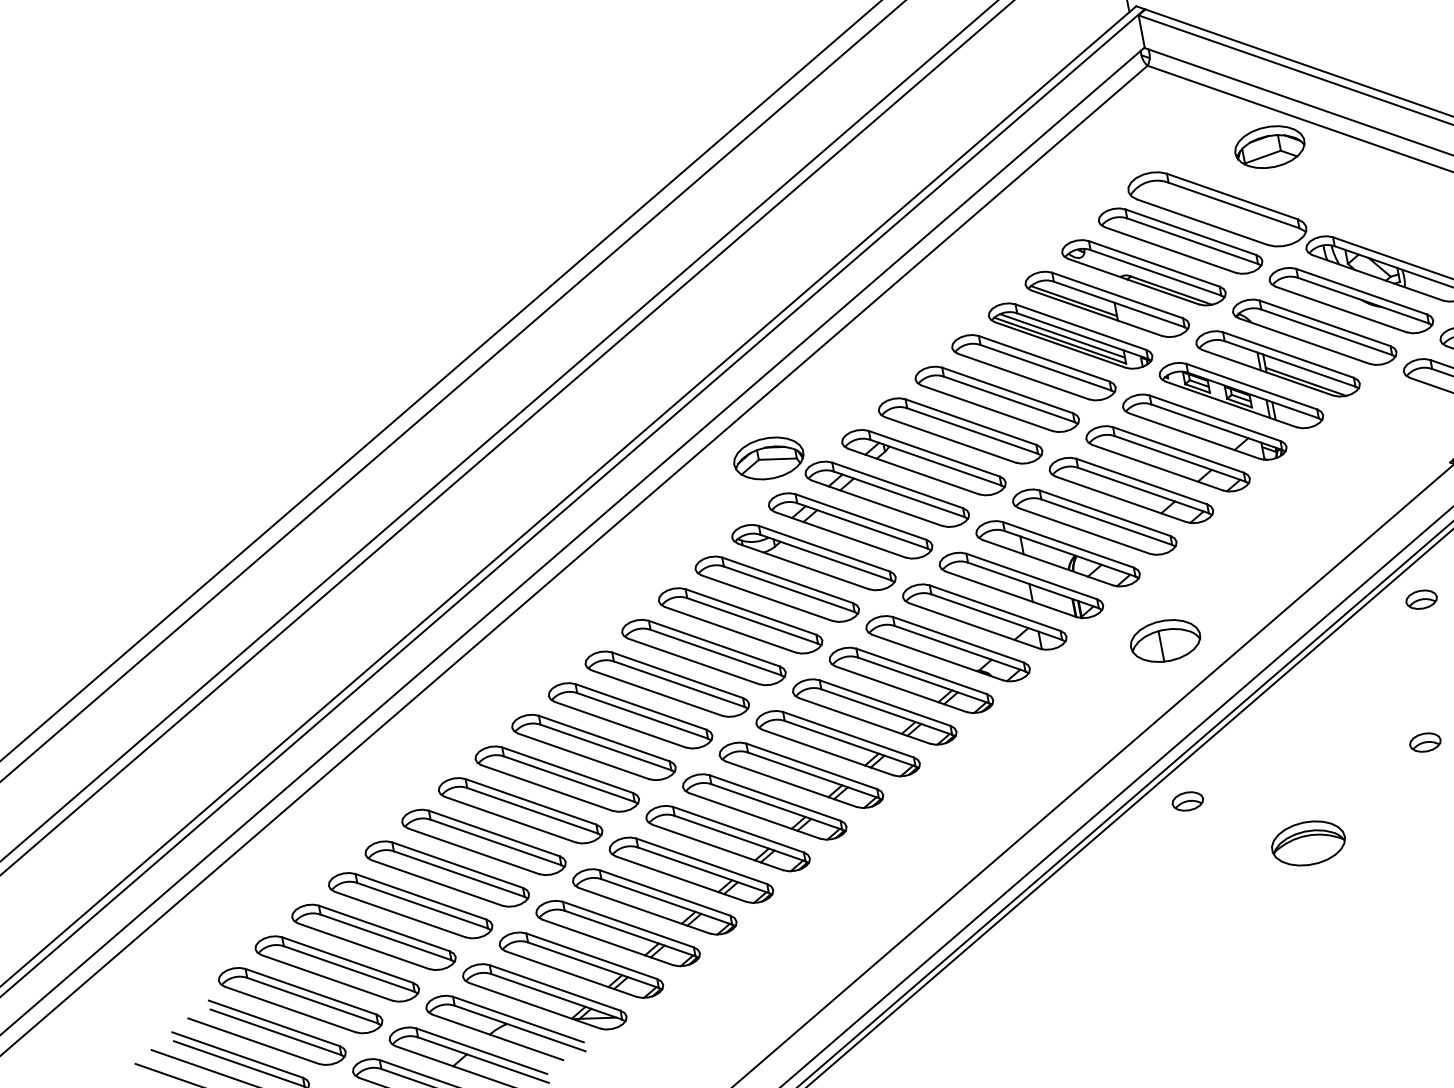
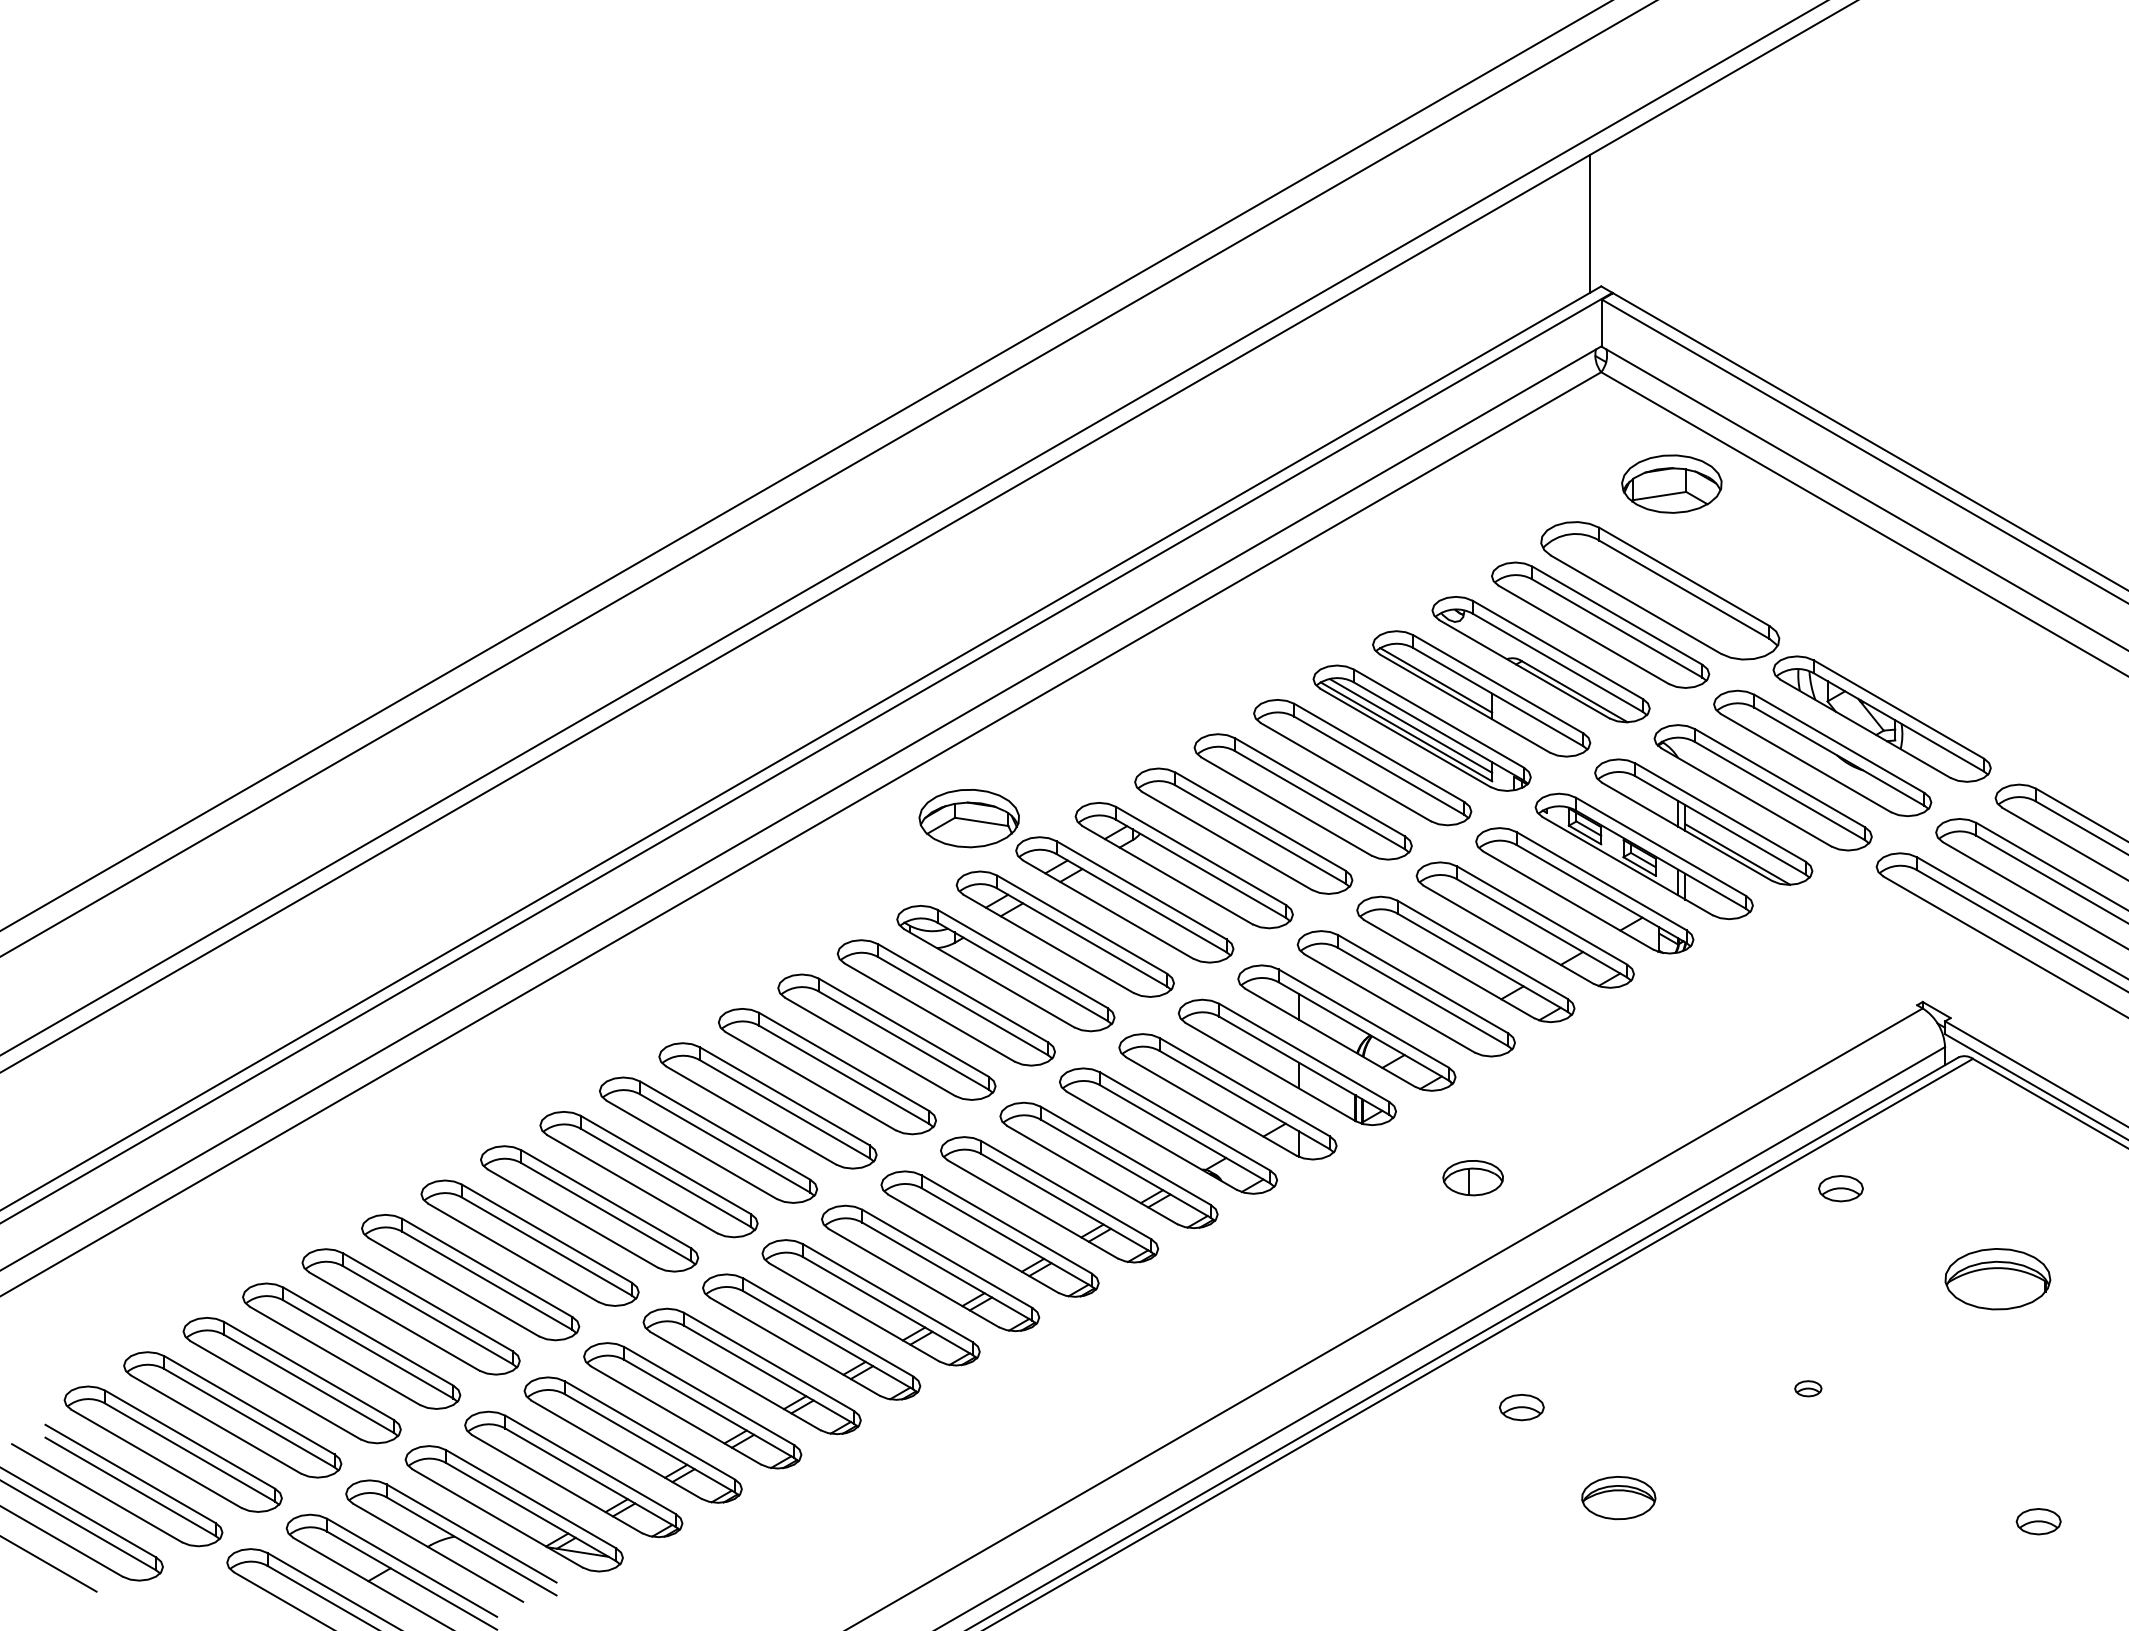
part: (1269, 146) -> (1671, 483), moved
part: (1164, 640) -> (1472, 1177), size x0.6
part: (1425, 742) -> (1808, 1388), size x0.6
part: (1187, 801) -> (1521, 1407), moved
part: (1308, 843) -> (1618, 1497), size x0.7

